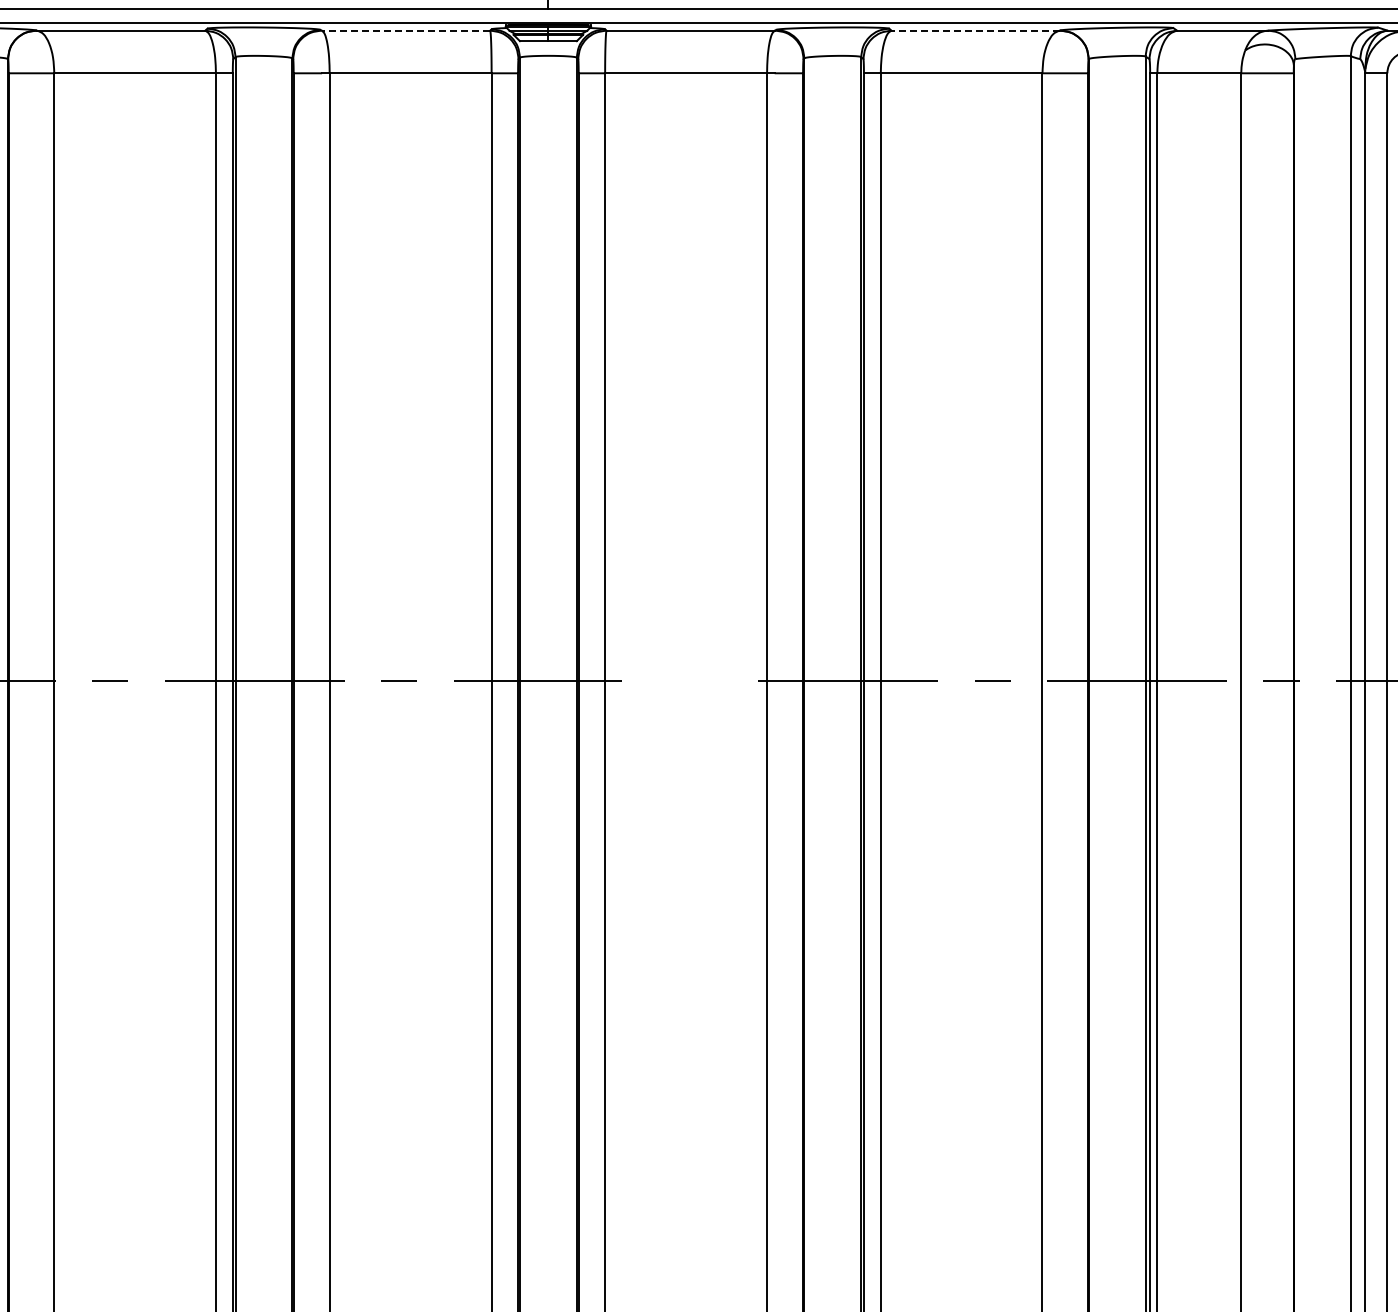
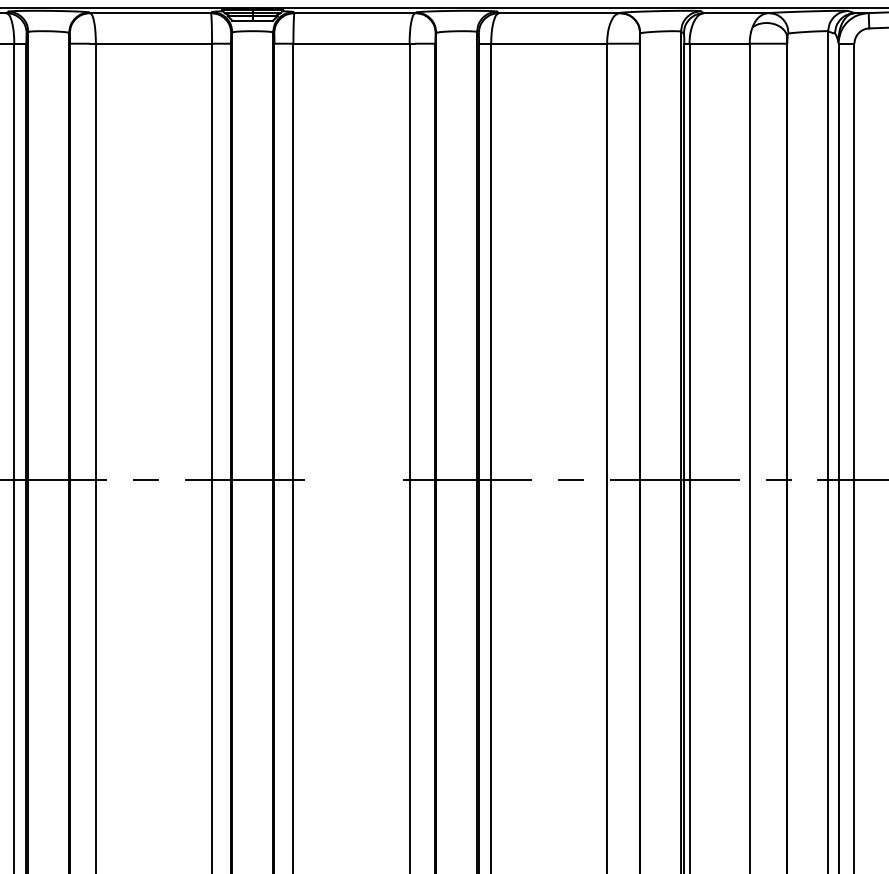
line: (405, 30) -> (150, 13), dashed -> solid
line: (975, 30) -> (559, 13), dashed -> solid

